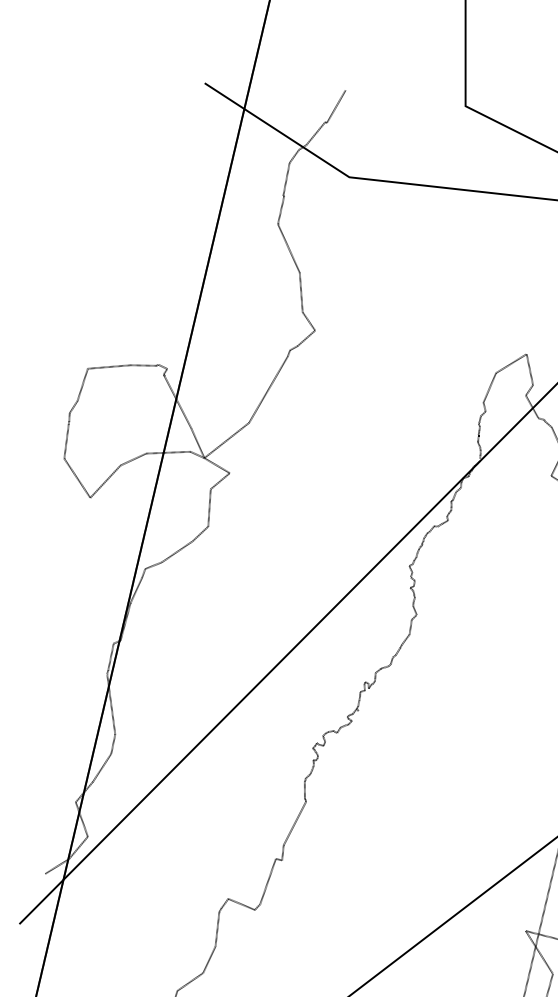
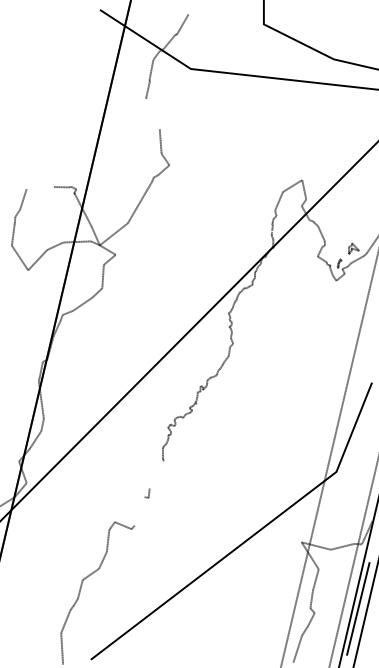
line: (288, 248) -> (152, 113), removed
line: (108, 367) -> (39, 188), removed
line: (294, 822) -> (156, 474), removed
line: (267, 881) -> (139, 511), removed

